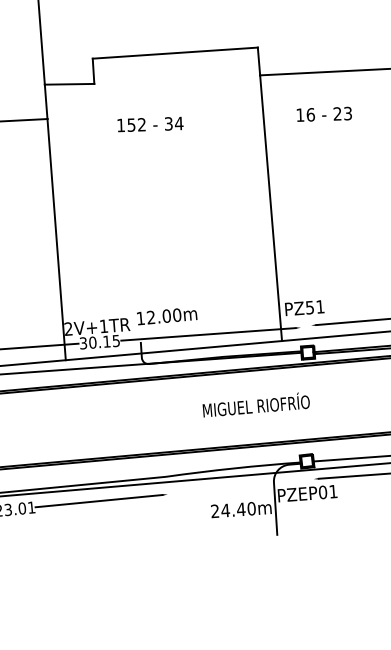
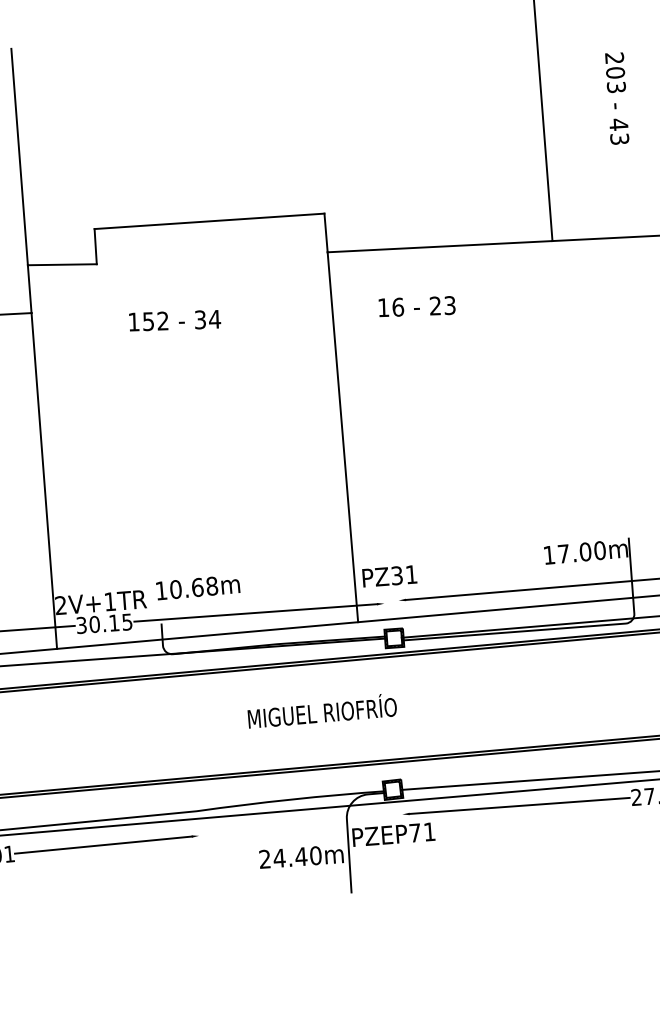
text: (309, 307) -> (396, 575), PZ51 -> PZ31
text: (163, 316) -> (193, 587), 12.00m -> 10.68m
text: (322, 492) -> (414, 832), PZEP01 -> PZEP71

